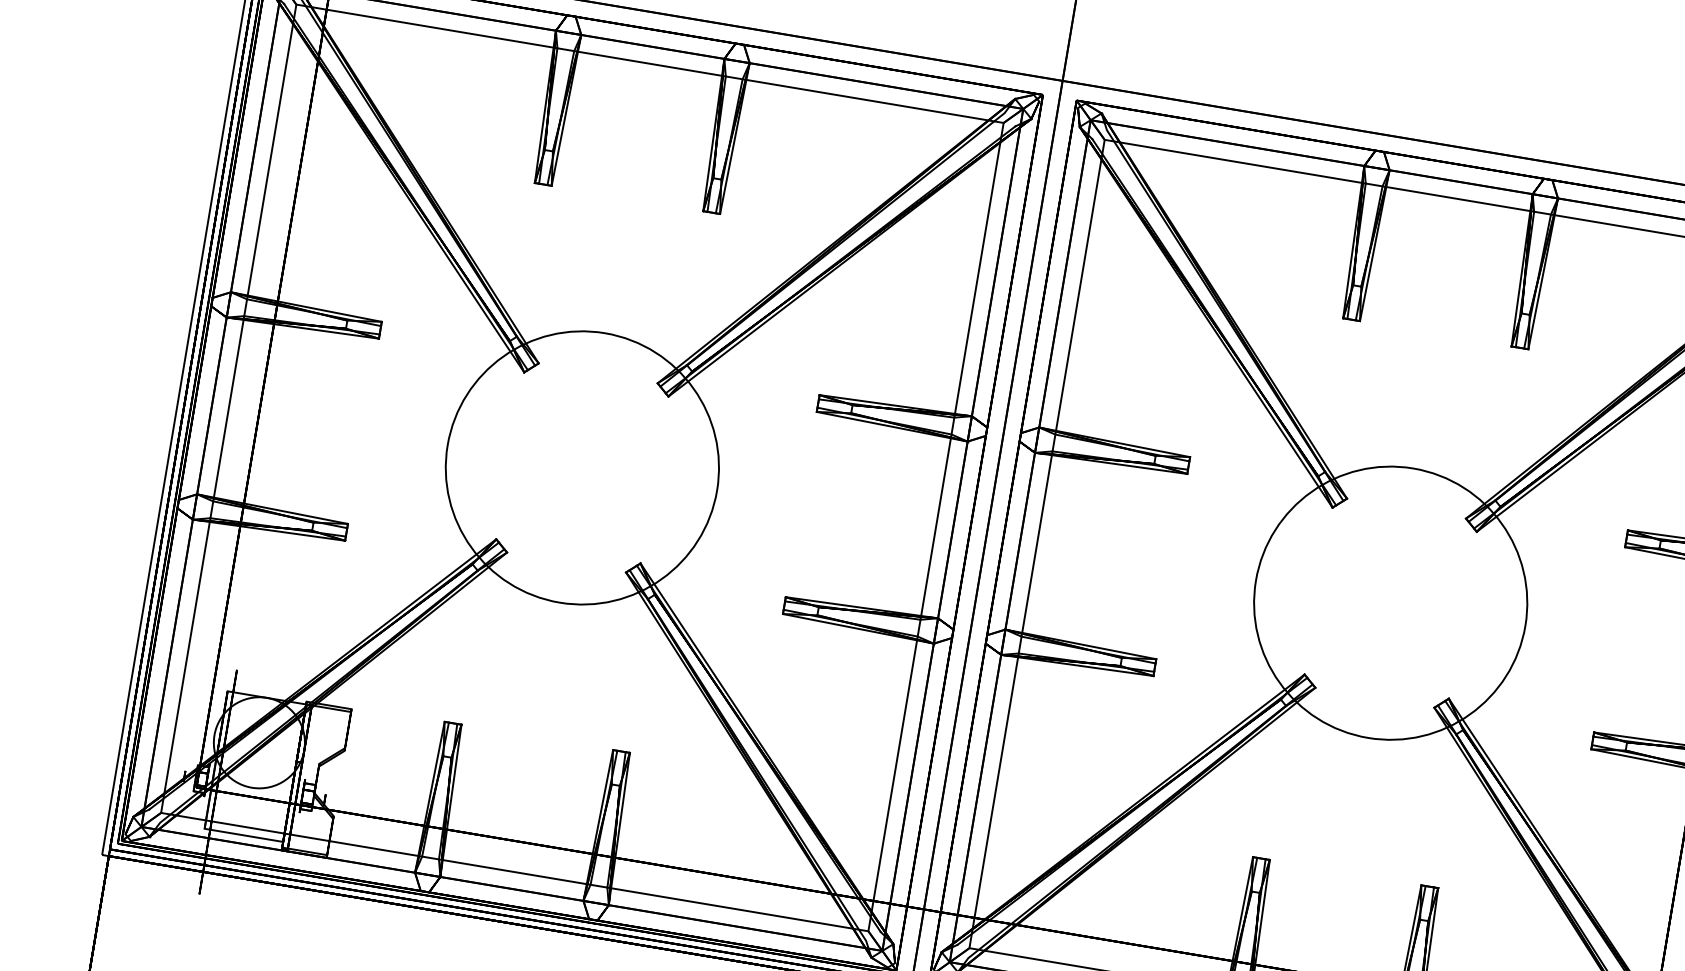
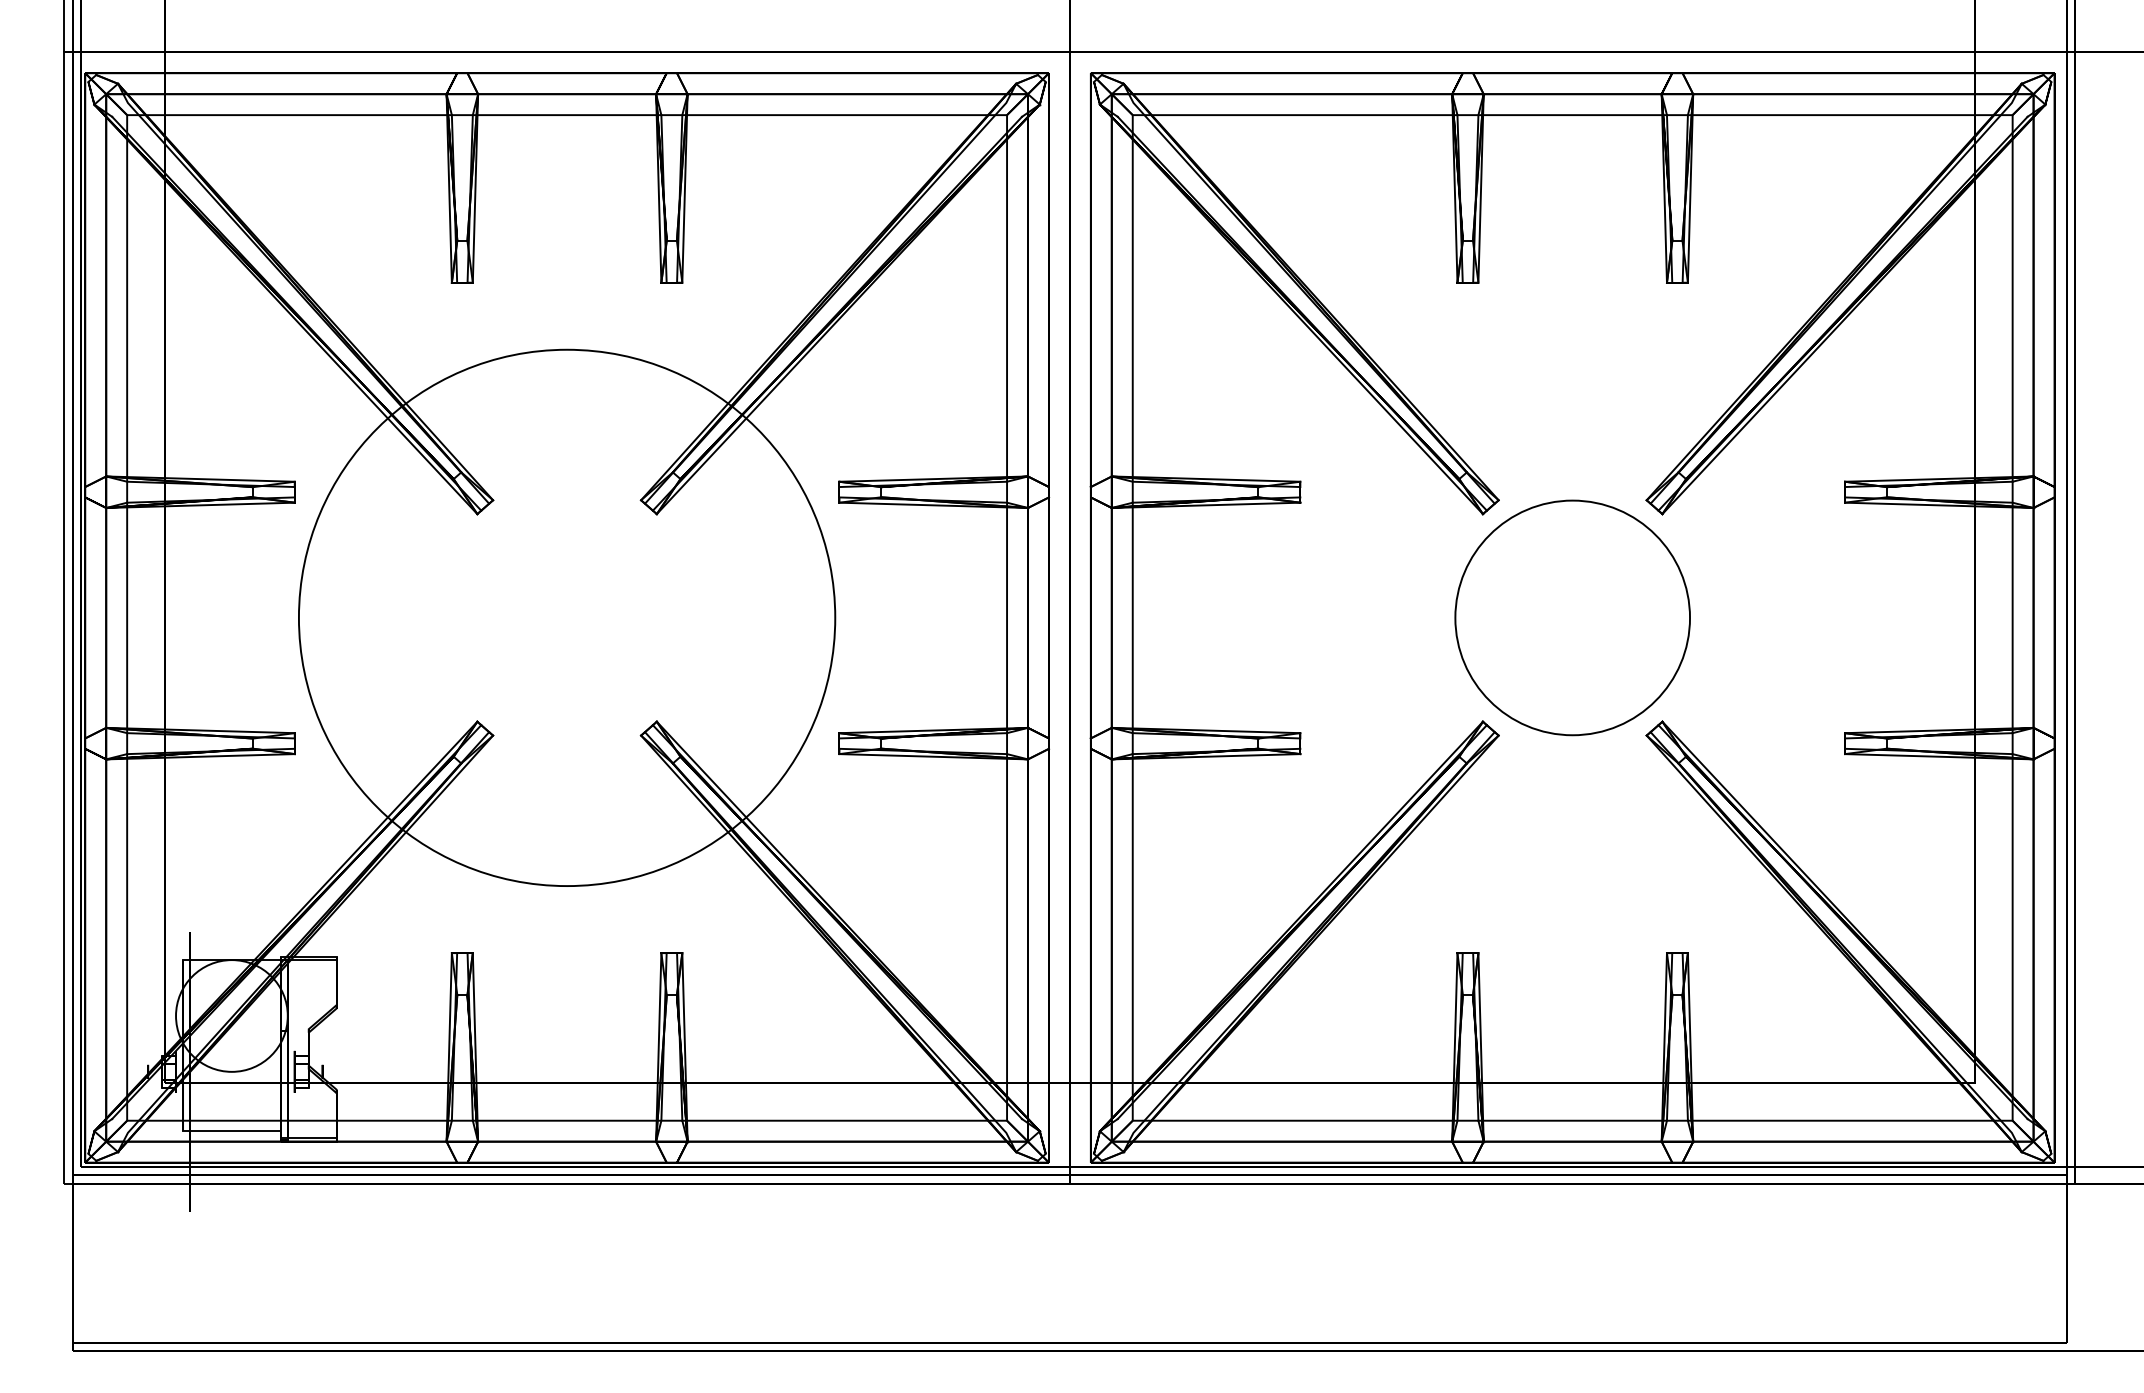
circle: (581, 467) -> (566, 617), size x1.6
circle: (1390, 602) -> (1572, 617), size x0.7

